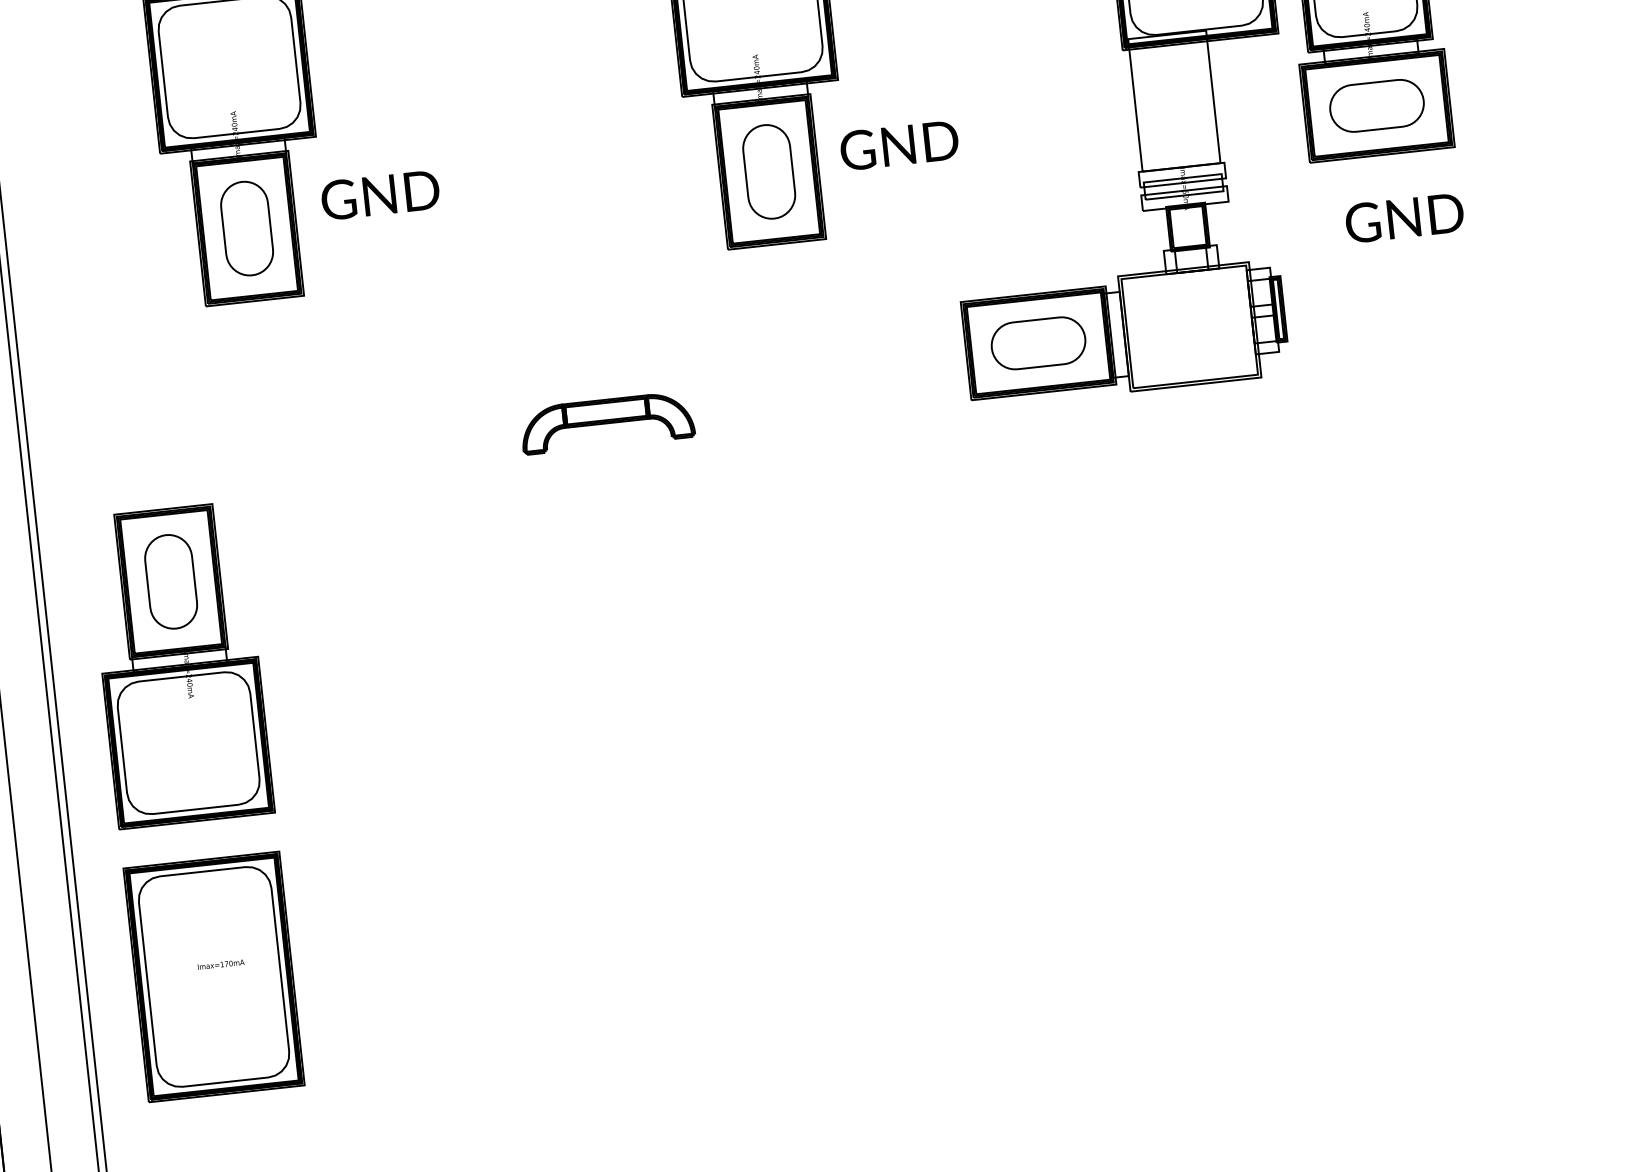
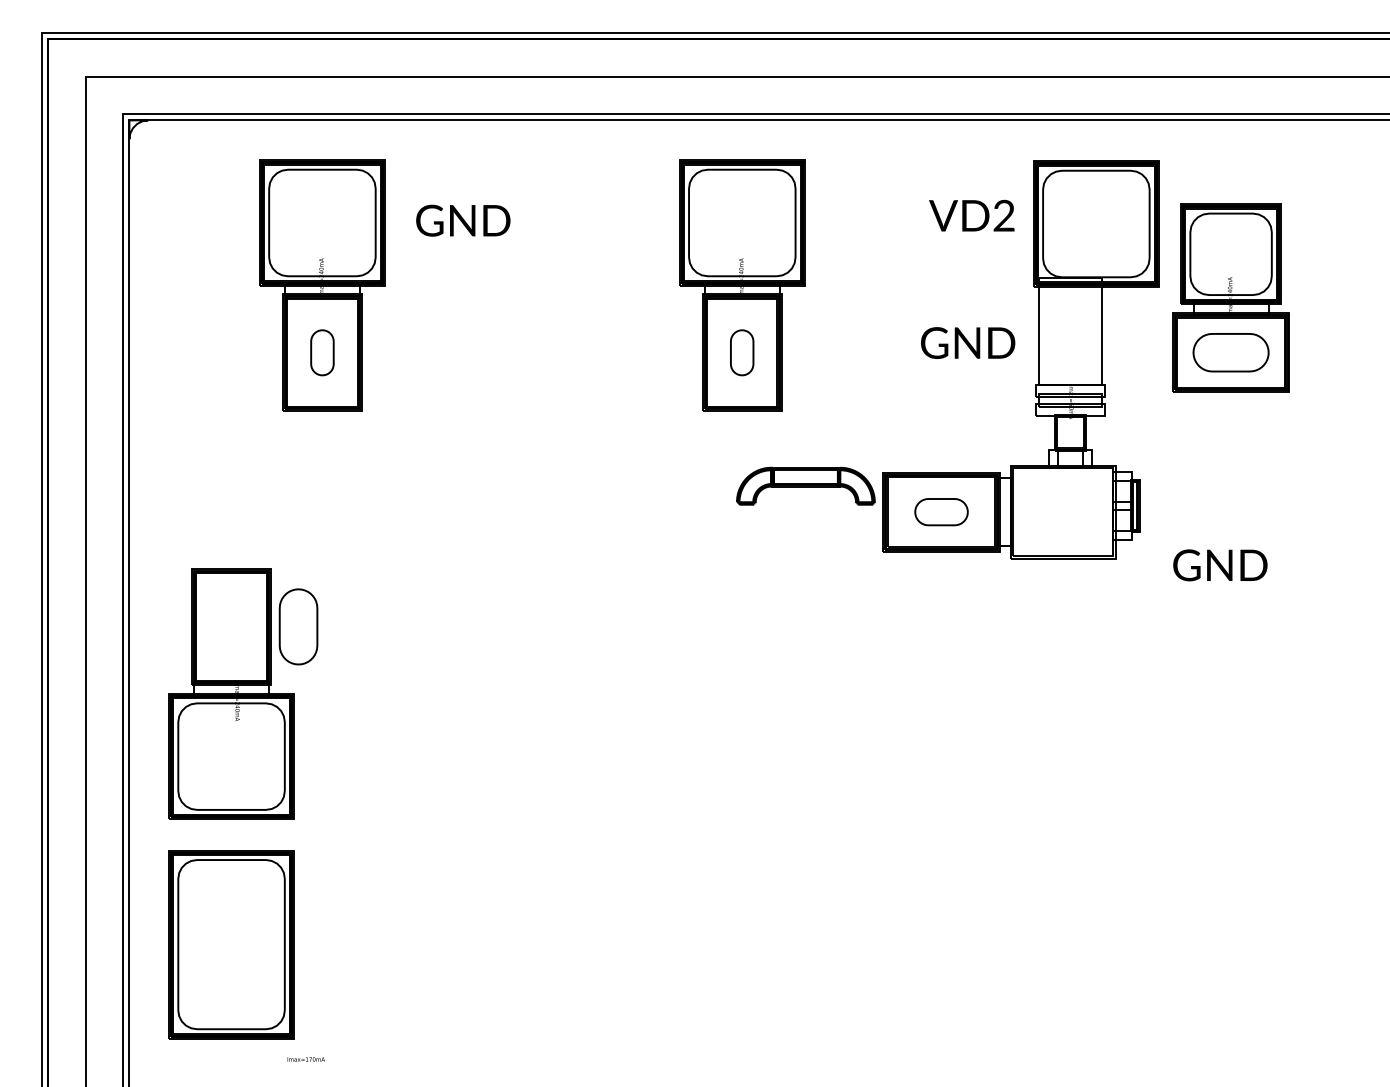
text: (899, 144) -> (968, 342), moved
part: (768, 171) -> (741, 352), size x0.6
text: (380, 194) -> (463, 220), moved
text: (1404, 218) -> (1220, 565), moved
part: (247, 228) -> (322, 352), size x0.6
part: (1038, 342) -> (941, 511), size x0.7
part: (606, 422) -> (805, 485), moved
part: (171, 581) -> (298, 626), moved
text: (220, 964) -> (305, 1059), moved

